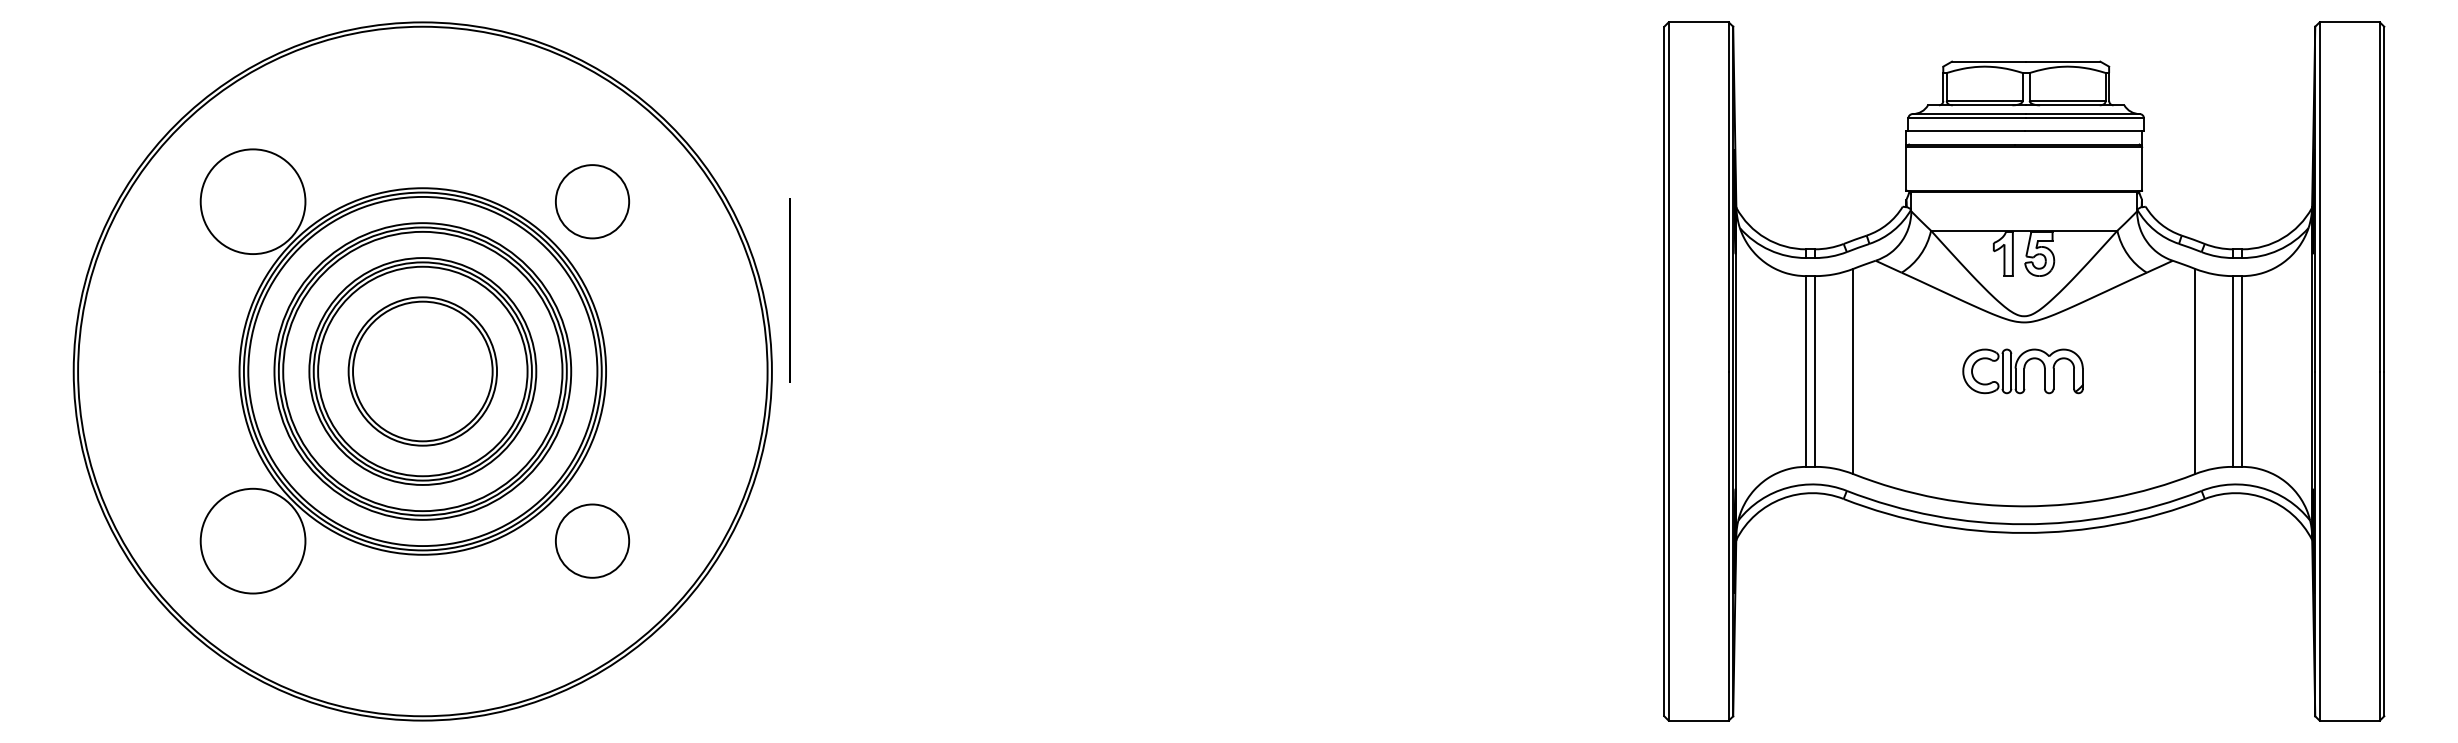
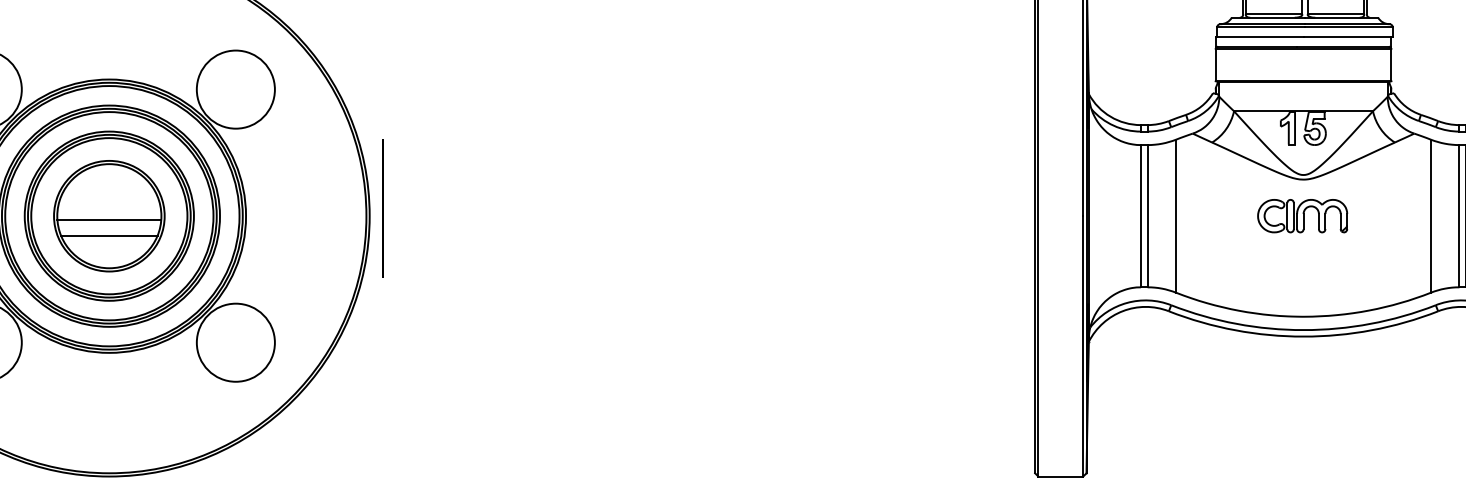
circle: (592, 201) -> (235, 89), size x1.43
line: (789, 290) -> (382, 208), moved
line: (422, 376) -> (109, 219), added
line: (422, 397) -> (109, 235), added
circle: (592, 540) -> (235, 342), size x1.43

